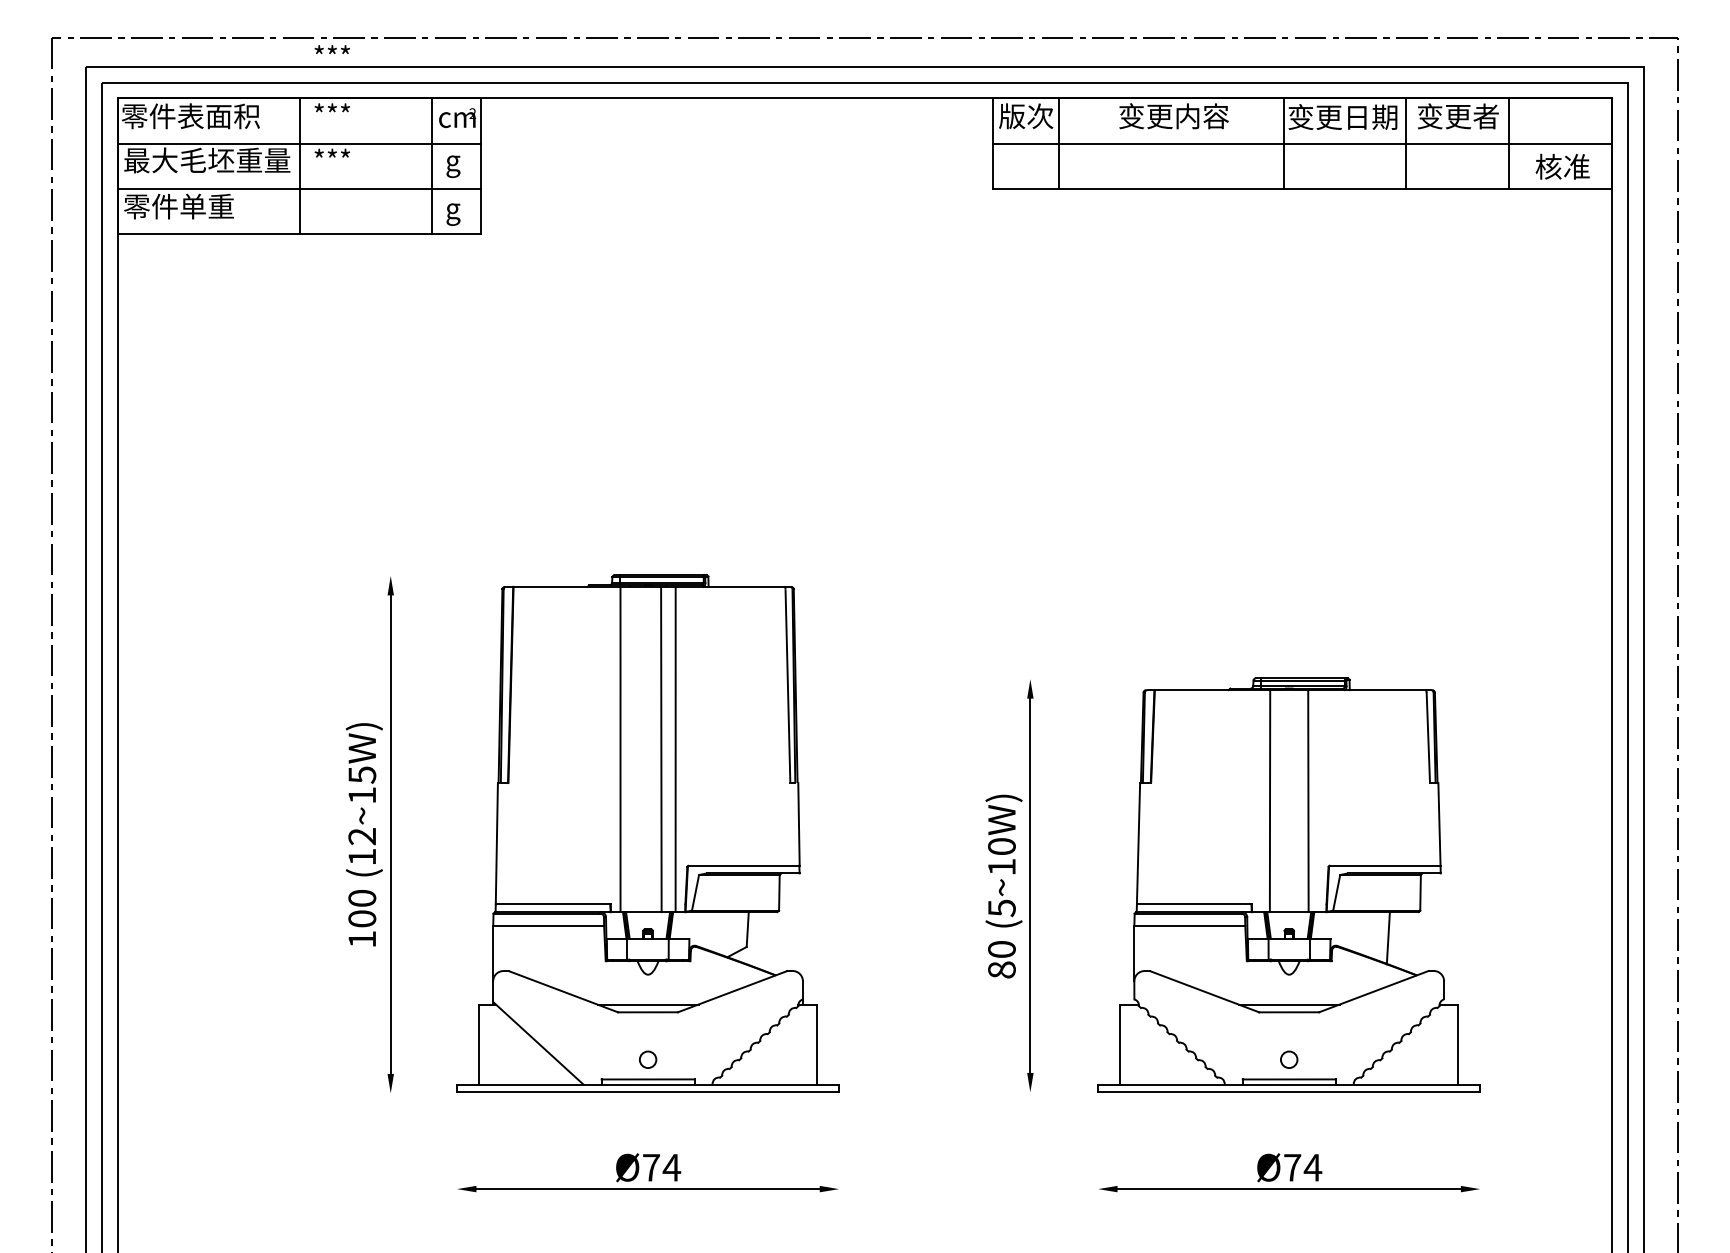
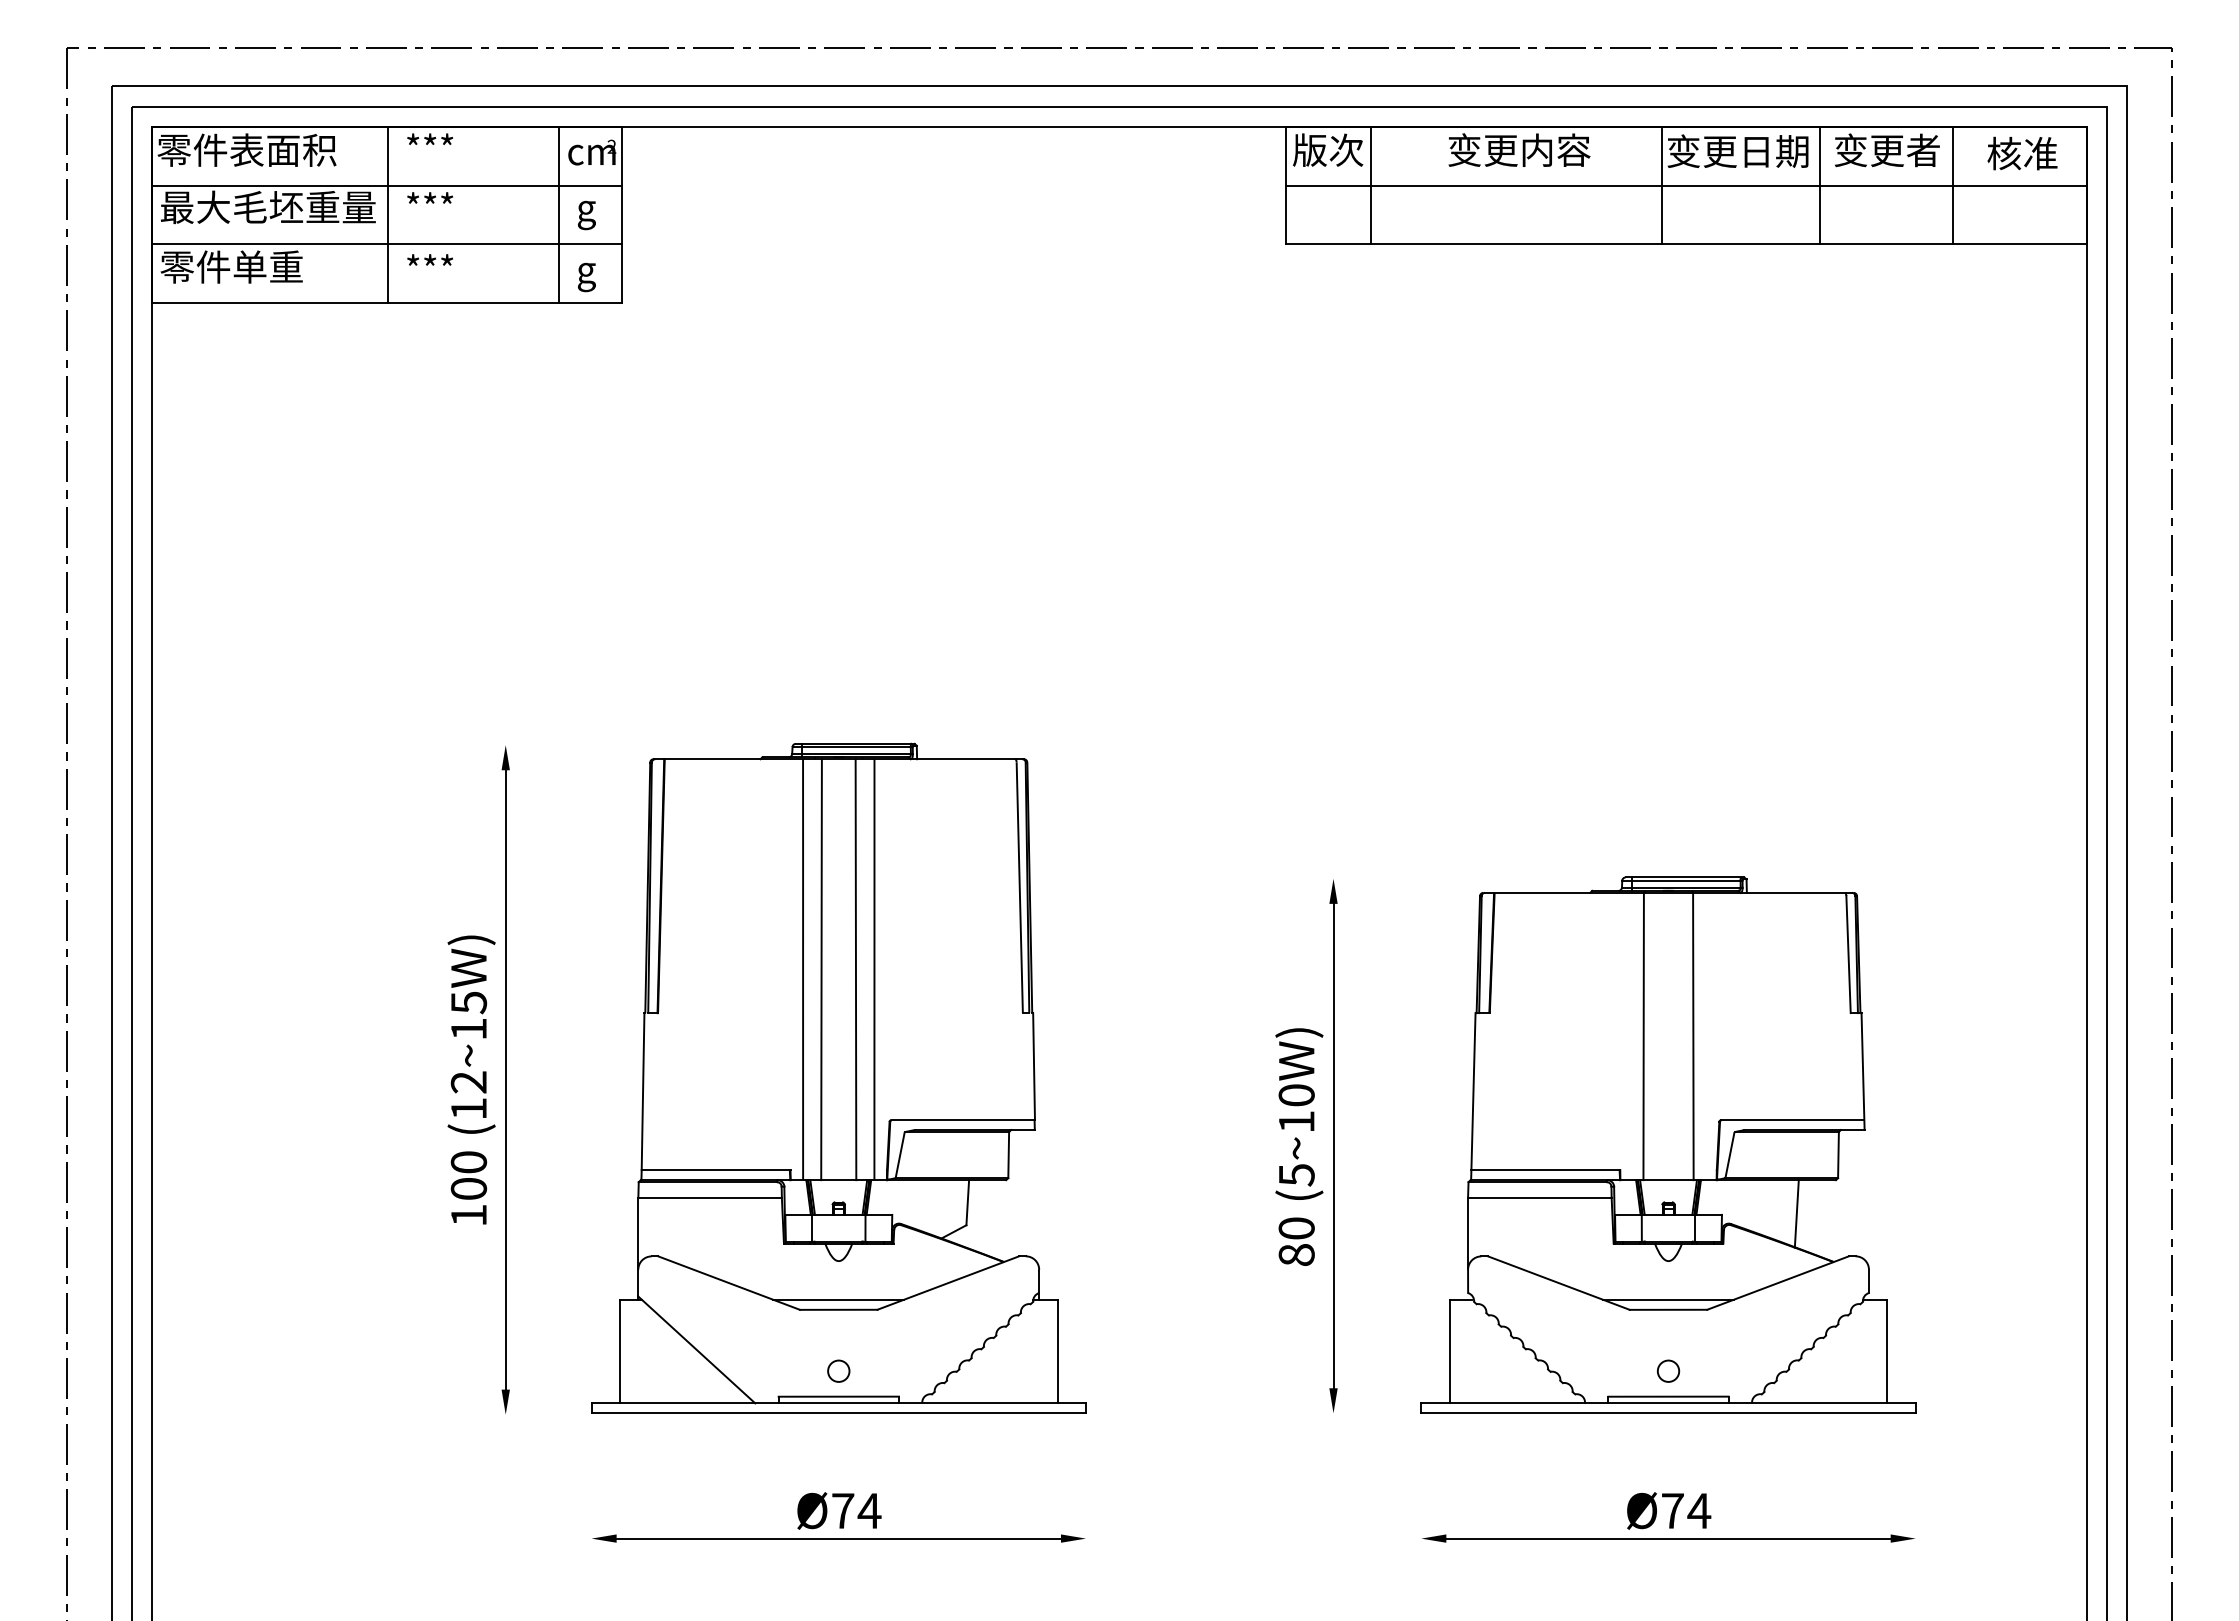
text: (331, 49) -> (429, 259), moved
text: (1562, 166) -> (2022, 153), moved
line: (634, 749) -> (821, 969), added

